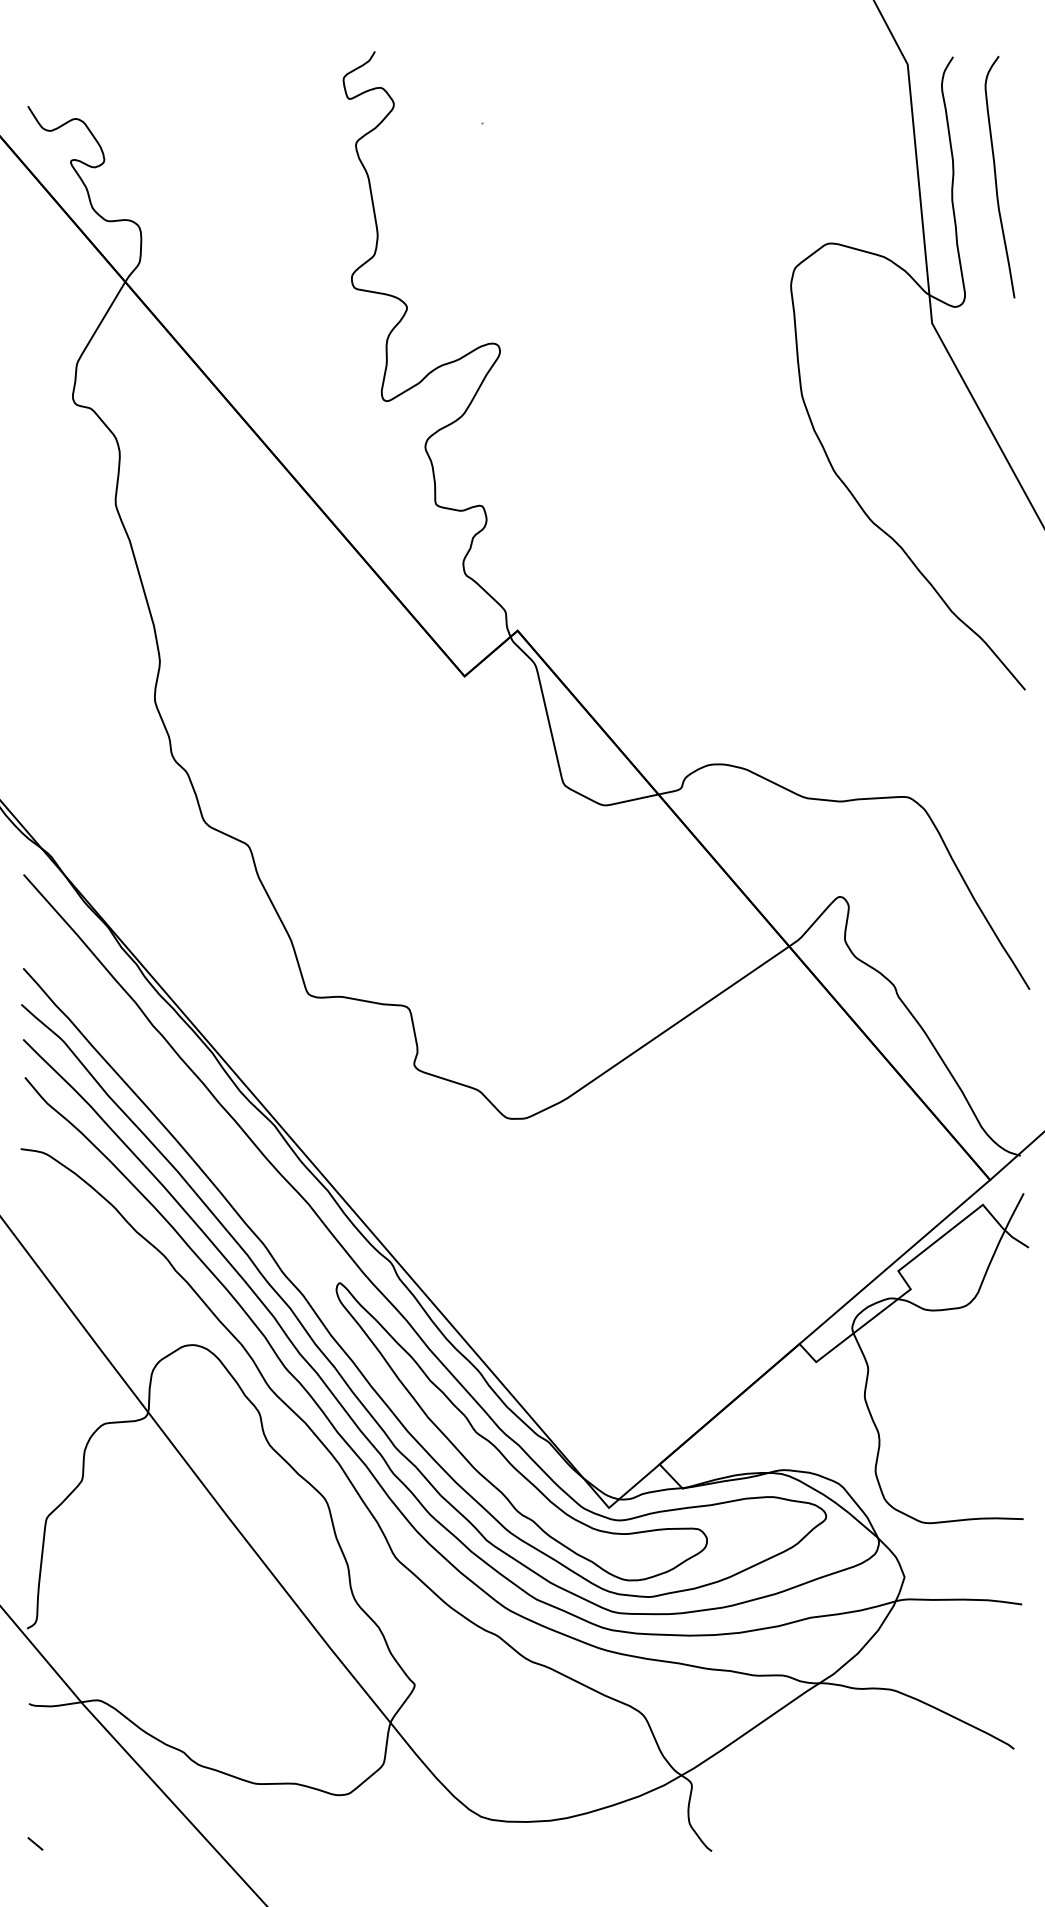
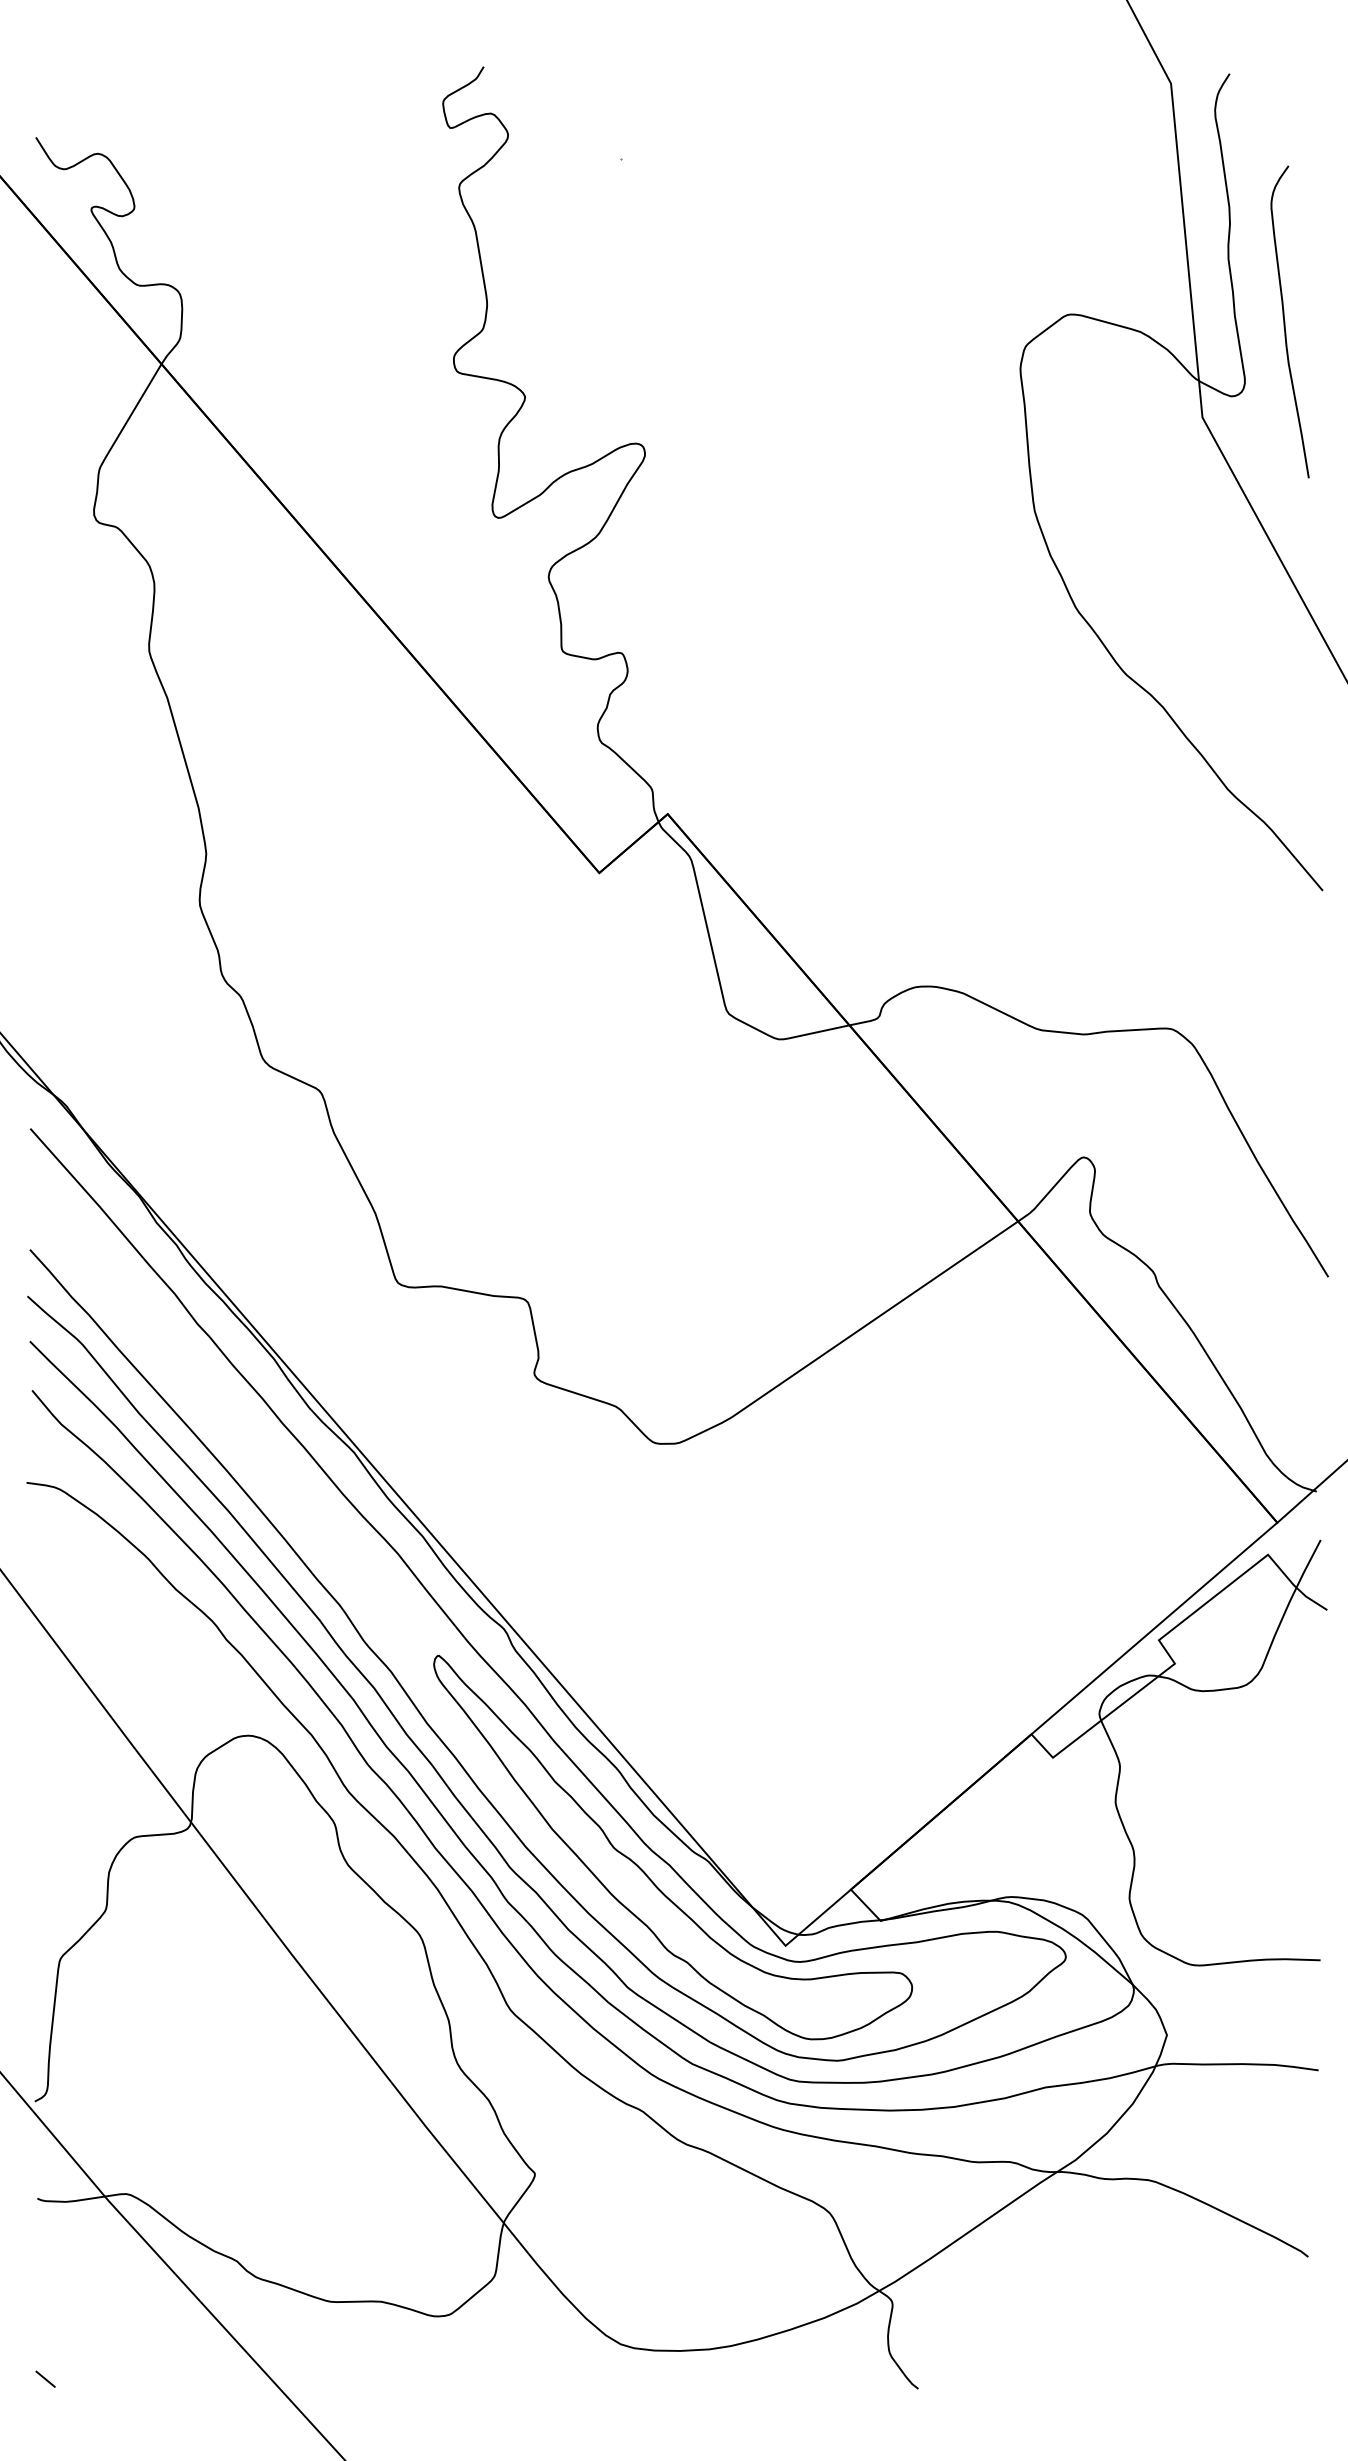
curve: (996, 176) -> (1285, 321), moved

